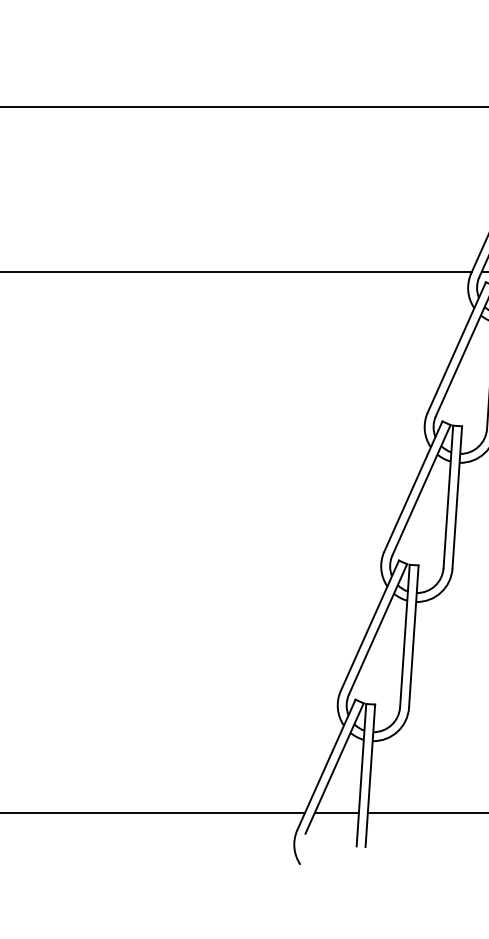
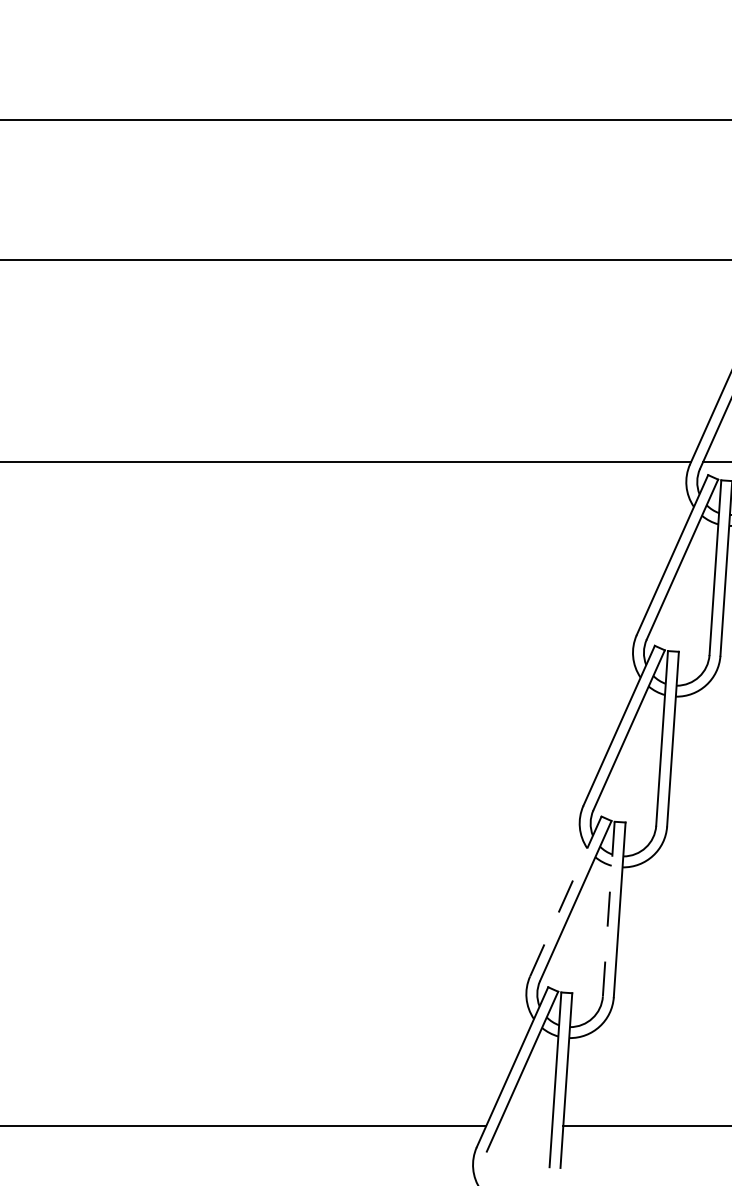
line: (369, 625) -> (565, 896), solid -> dashed
line: (404, 636) -> (608, 909), solid -> dashed
line: (337, 813) -> (525, 1126), removed

